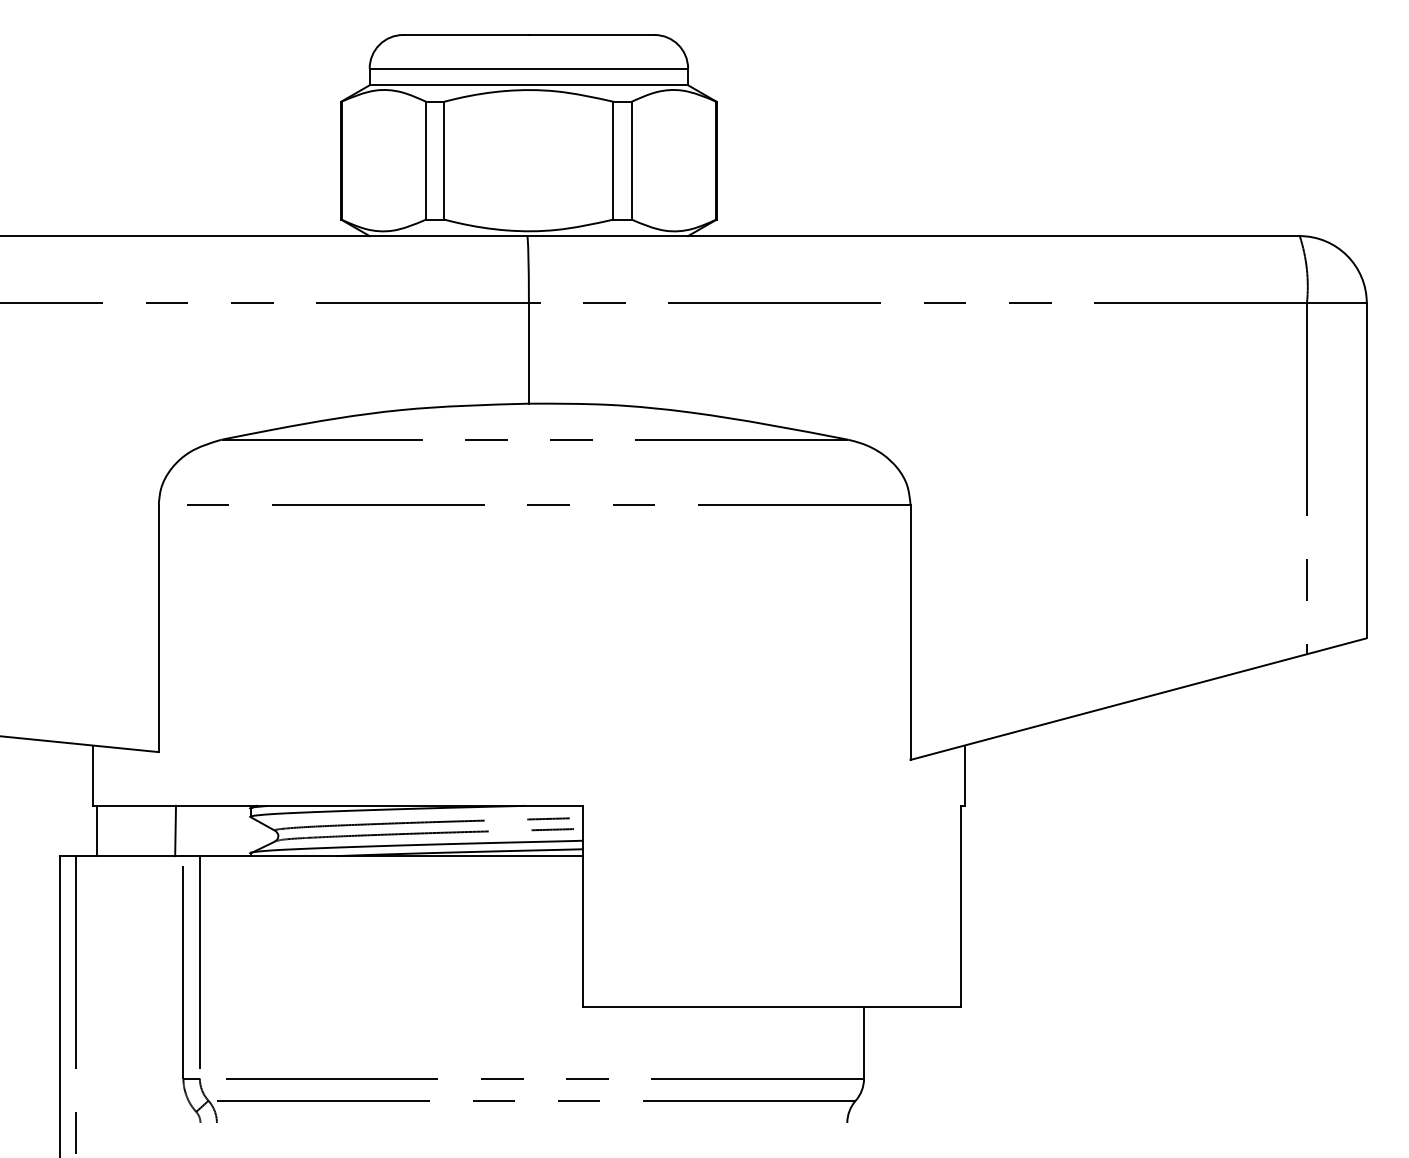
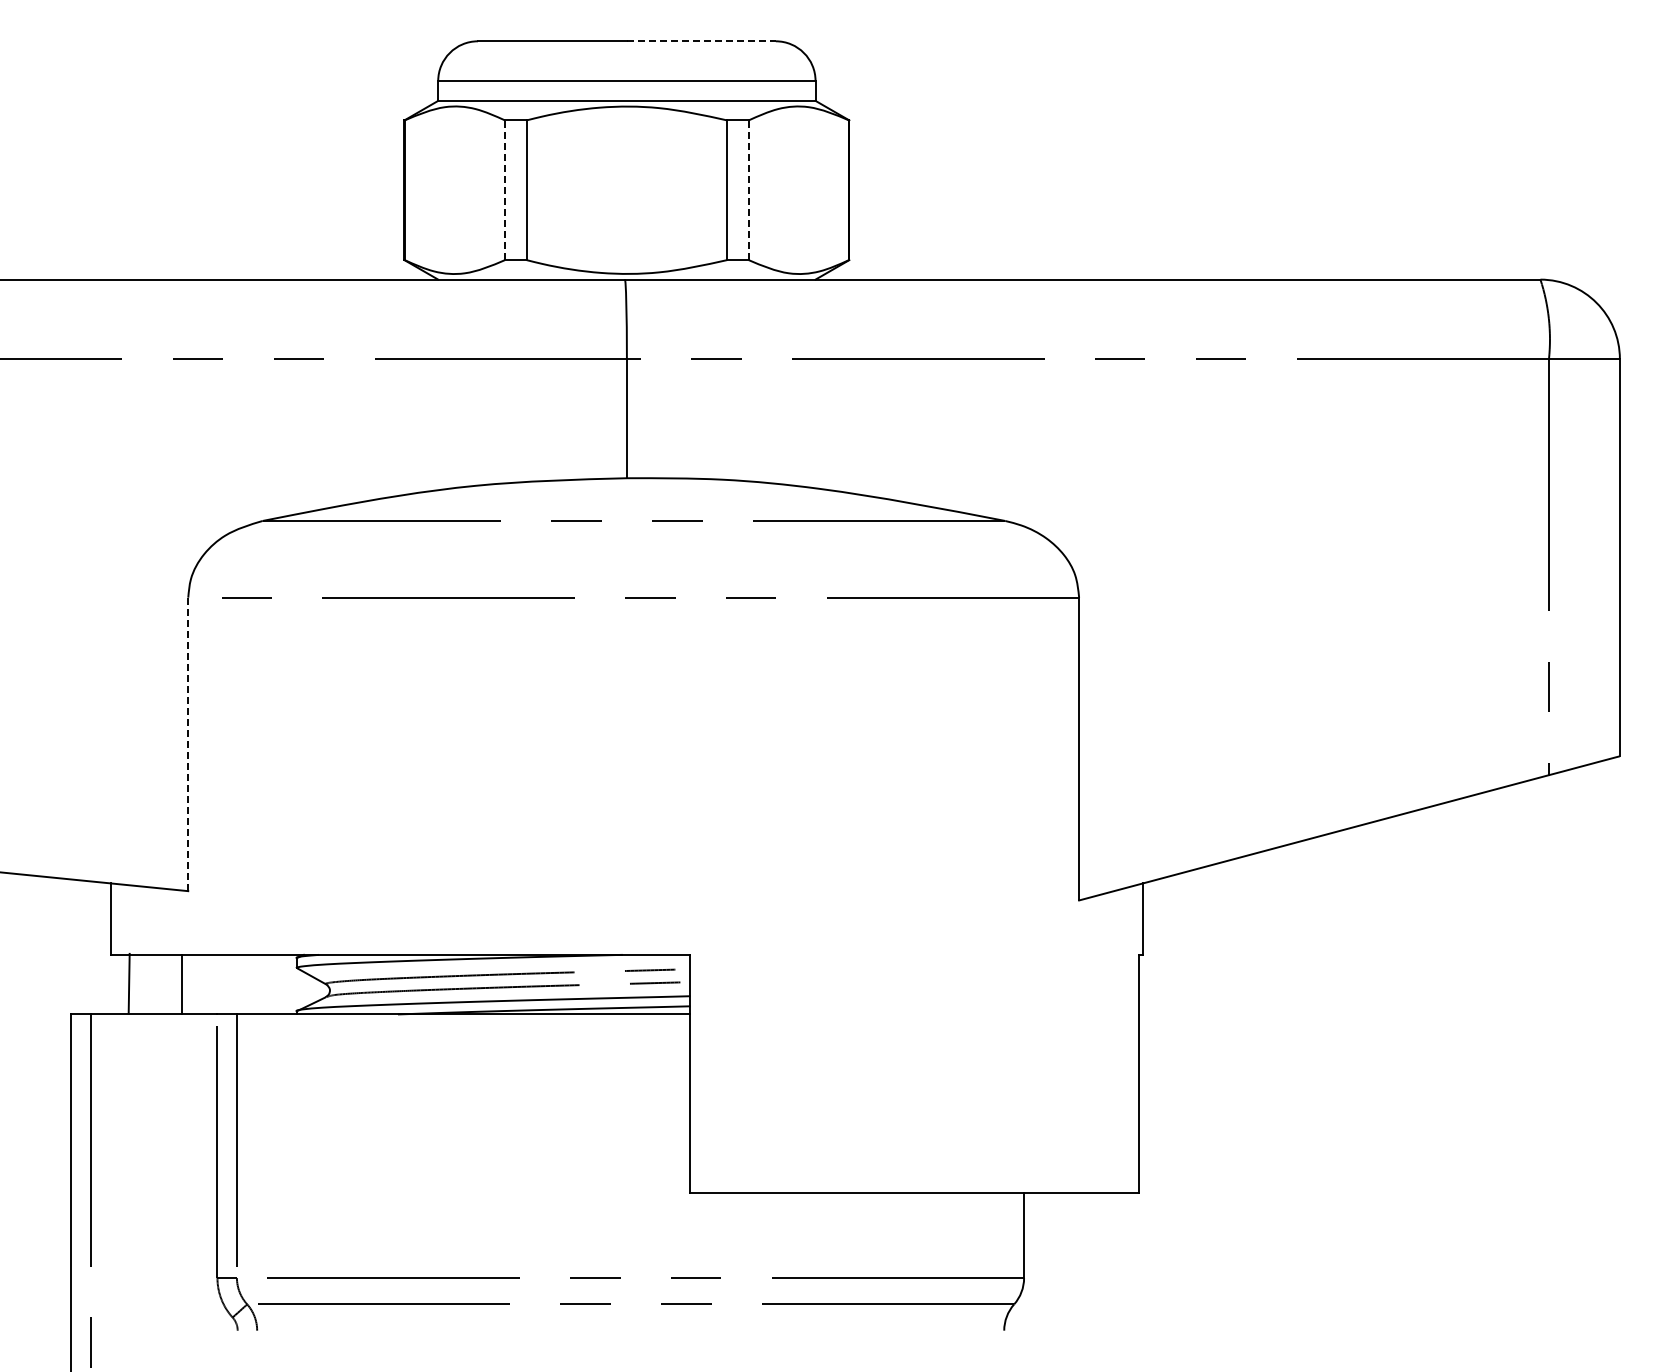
line: (591, 35) -> (701, 41), solid -> dashed
line: (425, 160) -> (504, 190), solid -> dashed
line: (631, 160) -> (748, 190), solid -> dashed
line: (158, 628) -> (188, 744), solid -> dashed
line: (96, 830) -> (182, 984), moved
line: (175, 830) -> (128, 983), moved

